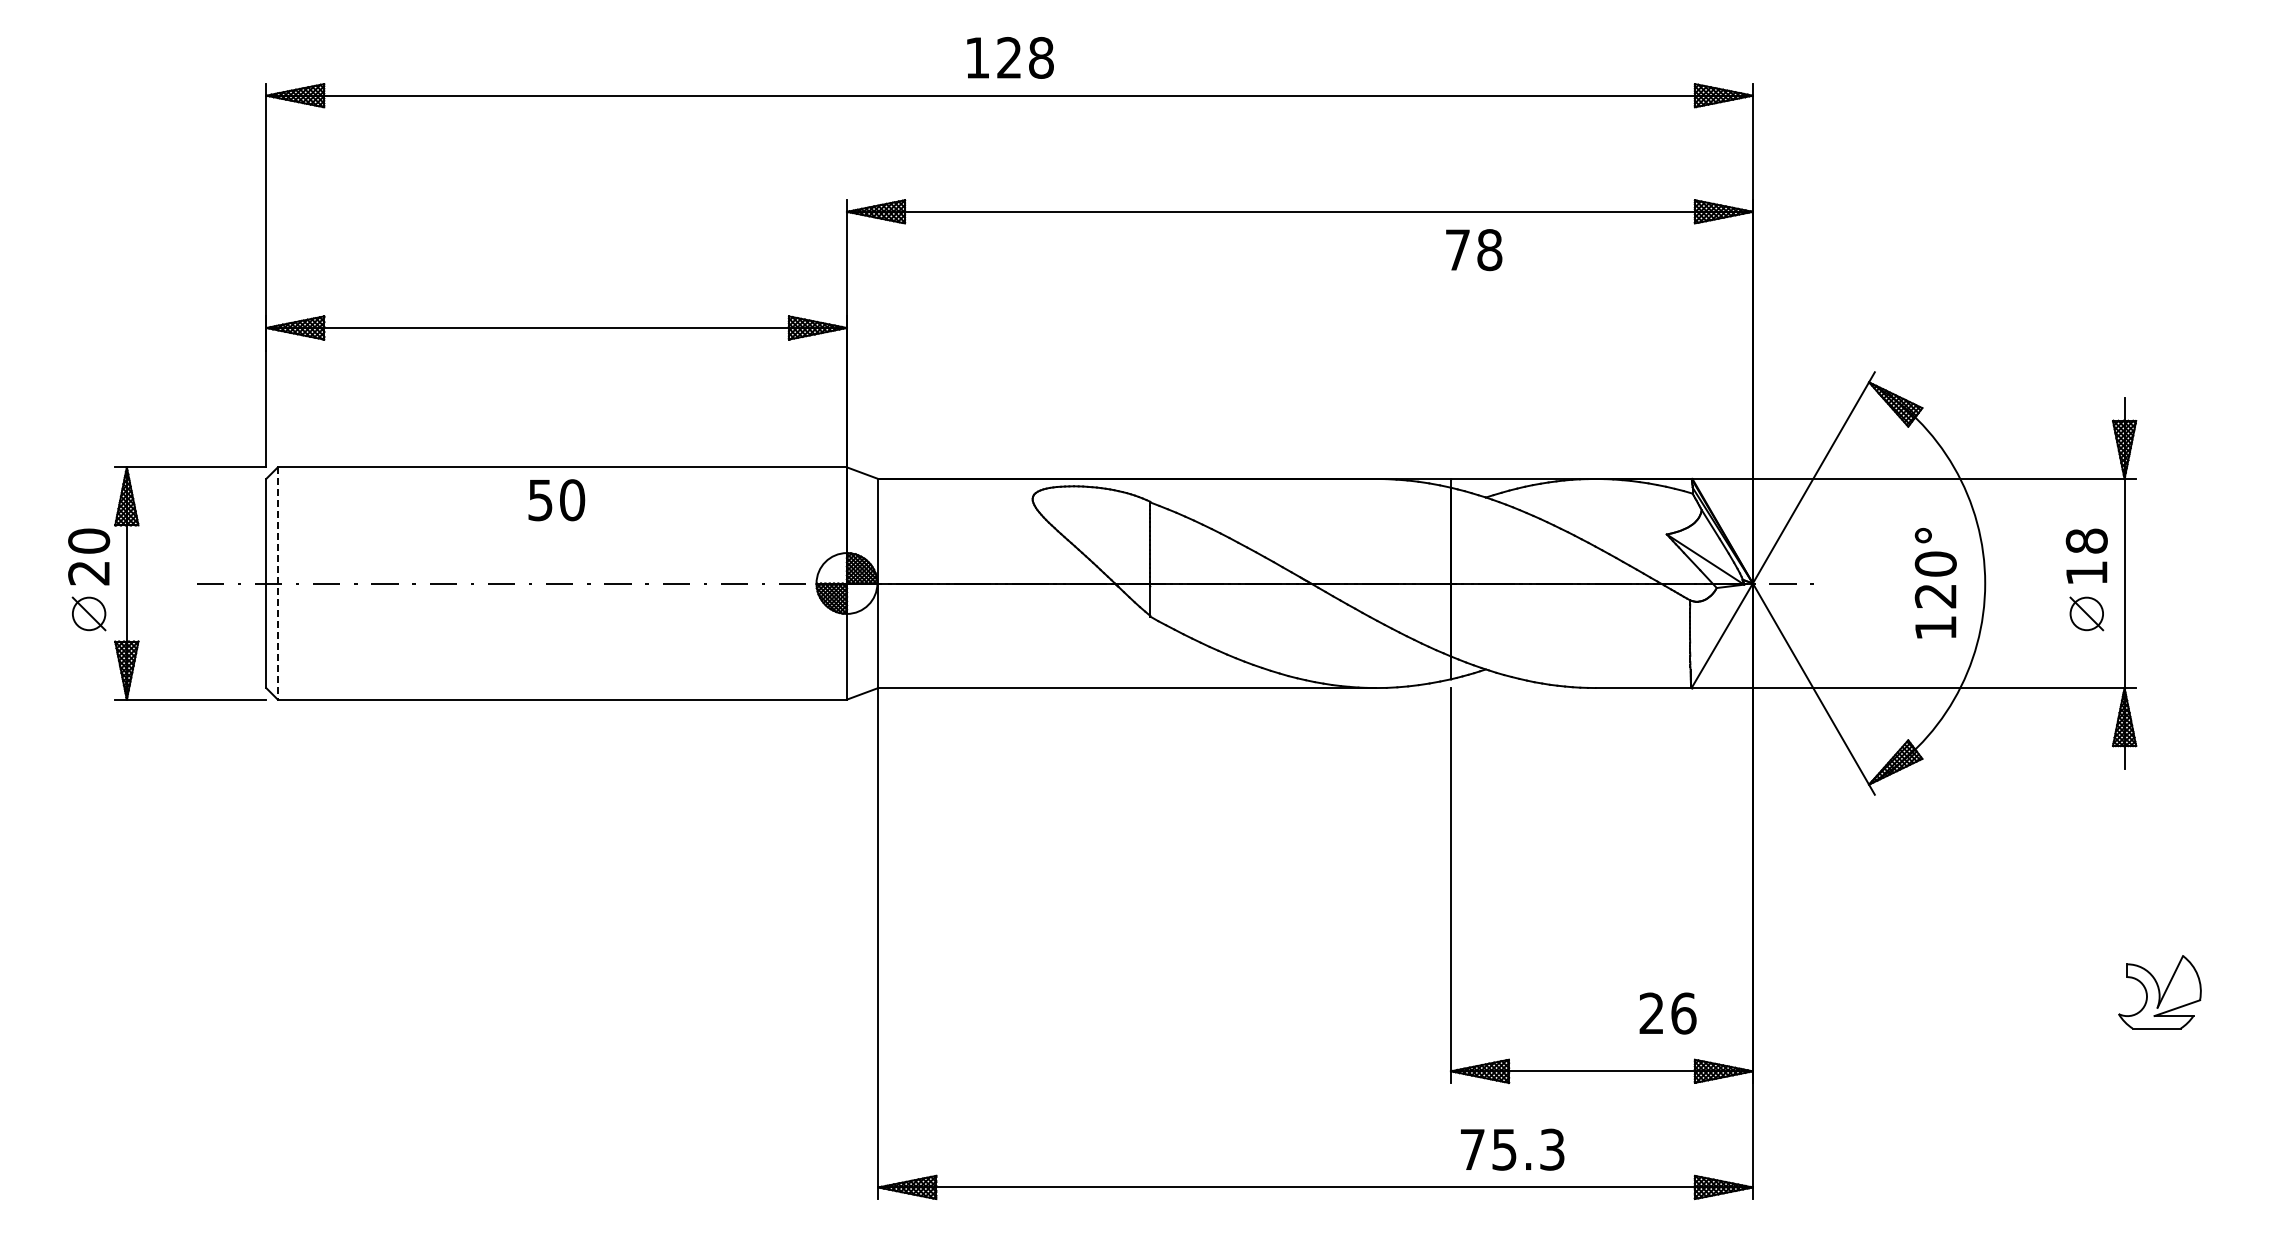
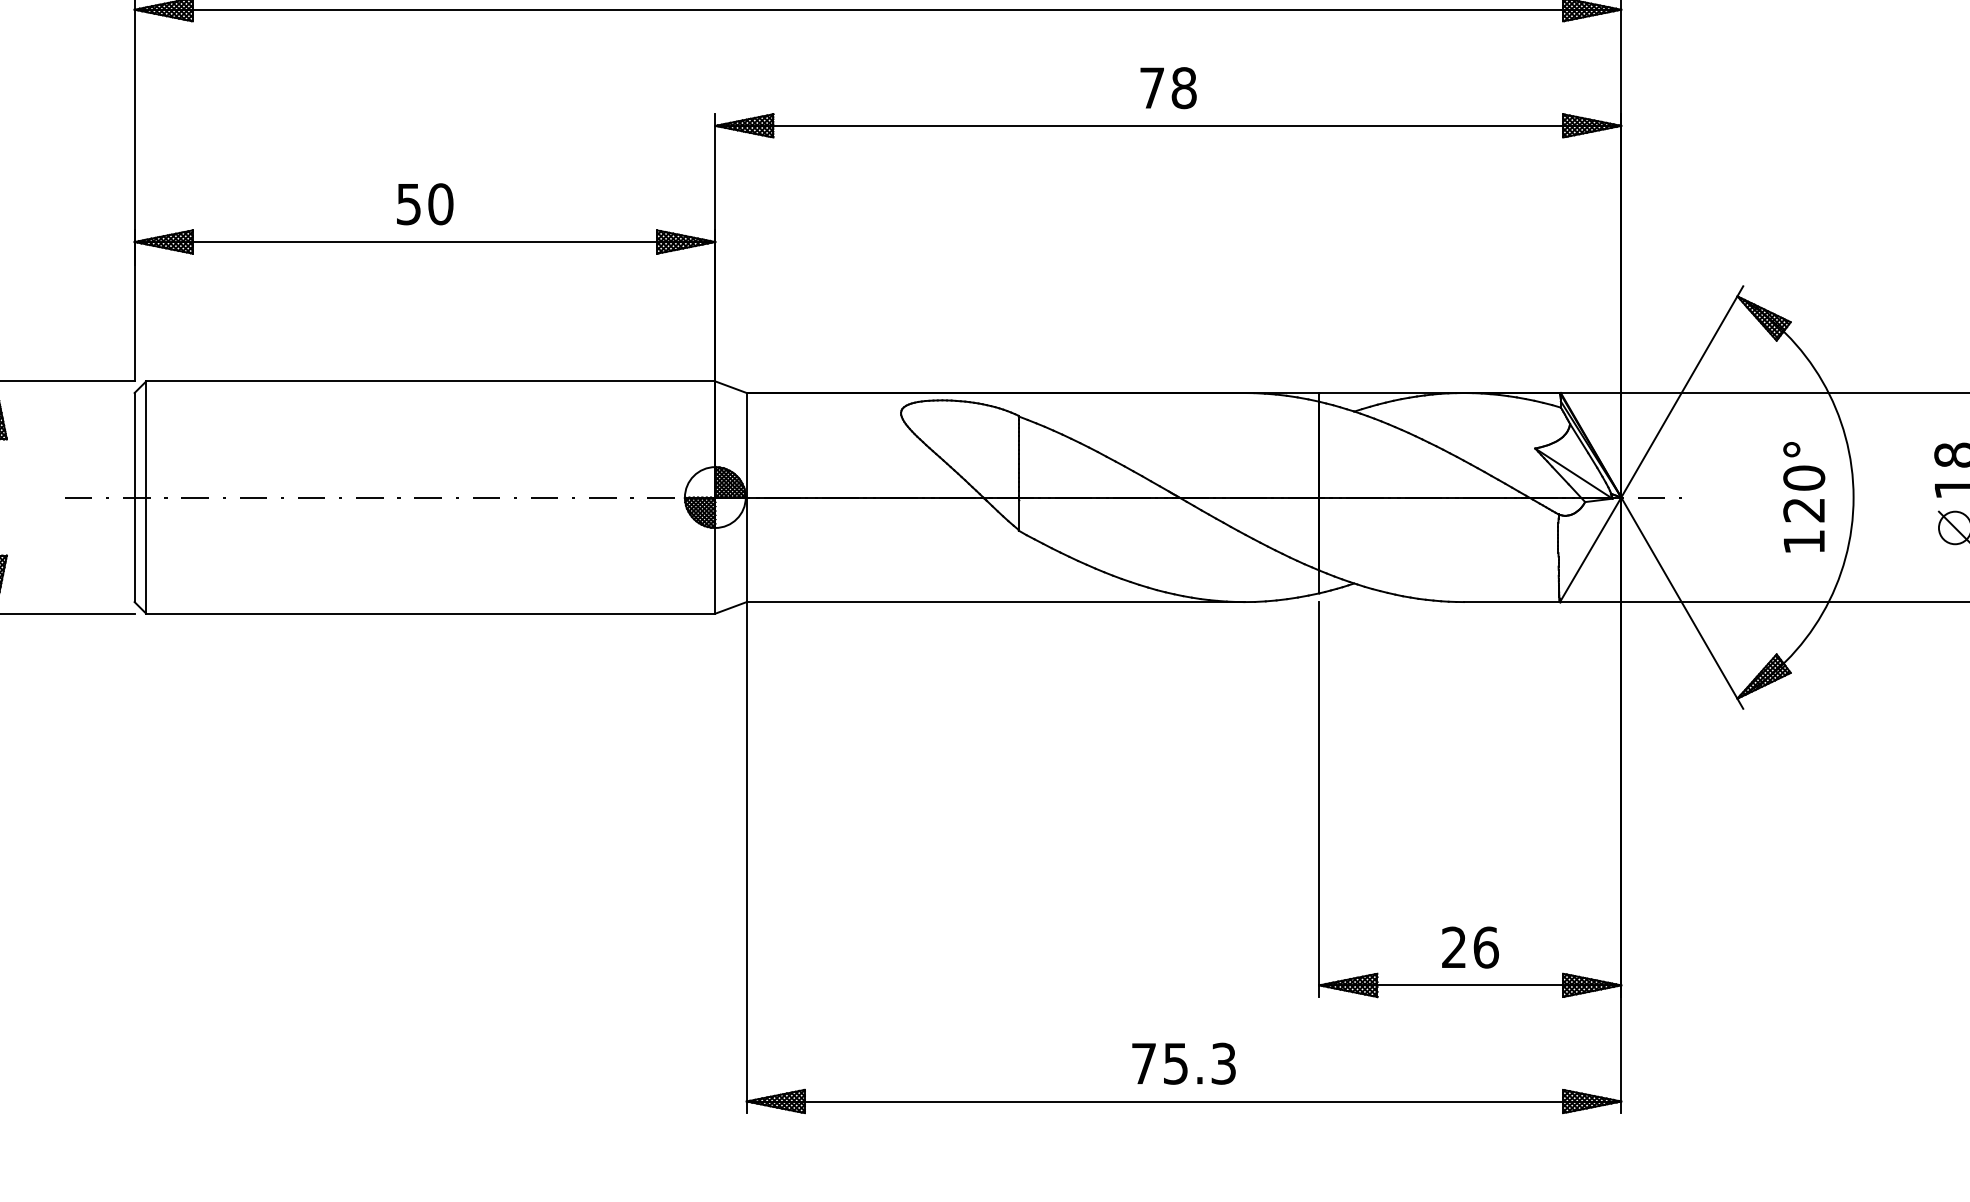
text: (1474, 250) -> (1168, 88), moved
text: (556, 500) -> (424, 204), moved
line: (277, 584) -> (145, 498), dashed -> solid
text: (1667, 1013) -> (1469, 947), moved
text: (1512, 1149) -> (1183, 1063), moved

